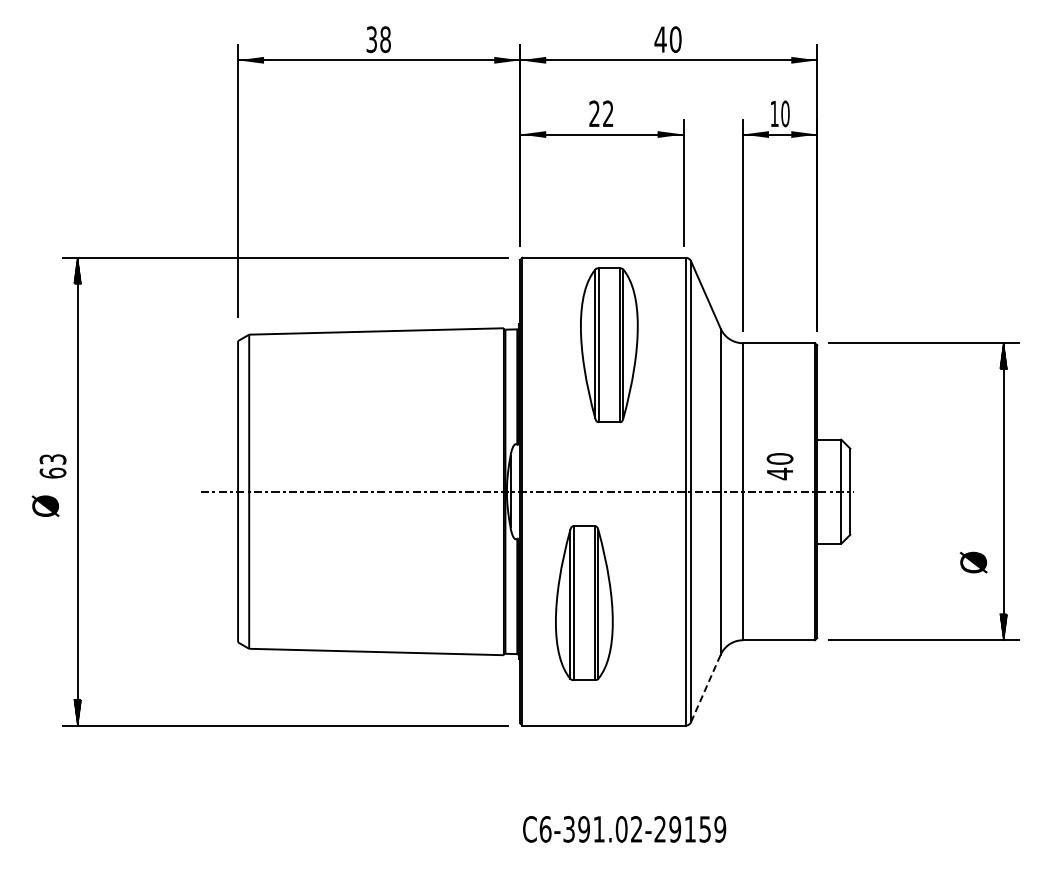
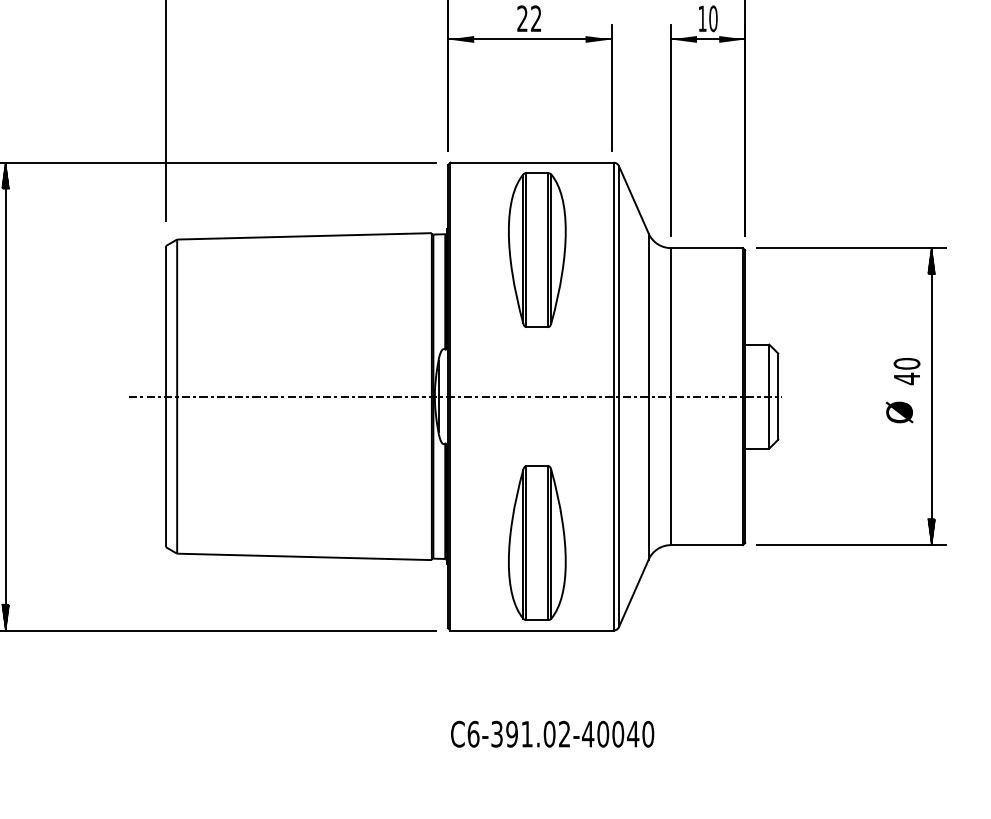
text: (779, 466) -> (906, 371), moved
text: (973, 562) -> (899, 412), moved
part: (584, 602) -> (537, 542), moved
line: (705, 688) -> (633, 593), dashed -> solid
text: (690, 829) -> (618, 734), C6-391.02-29159 -> C6-391.02-40040

